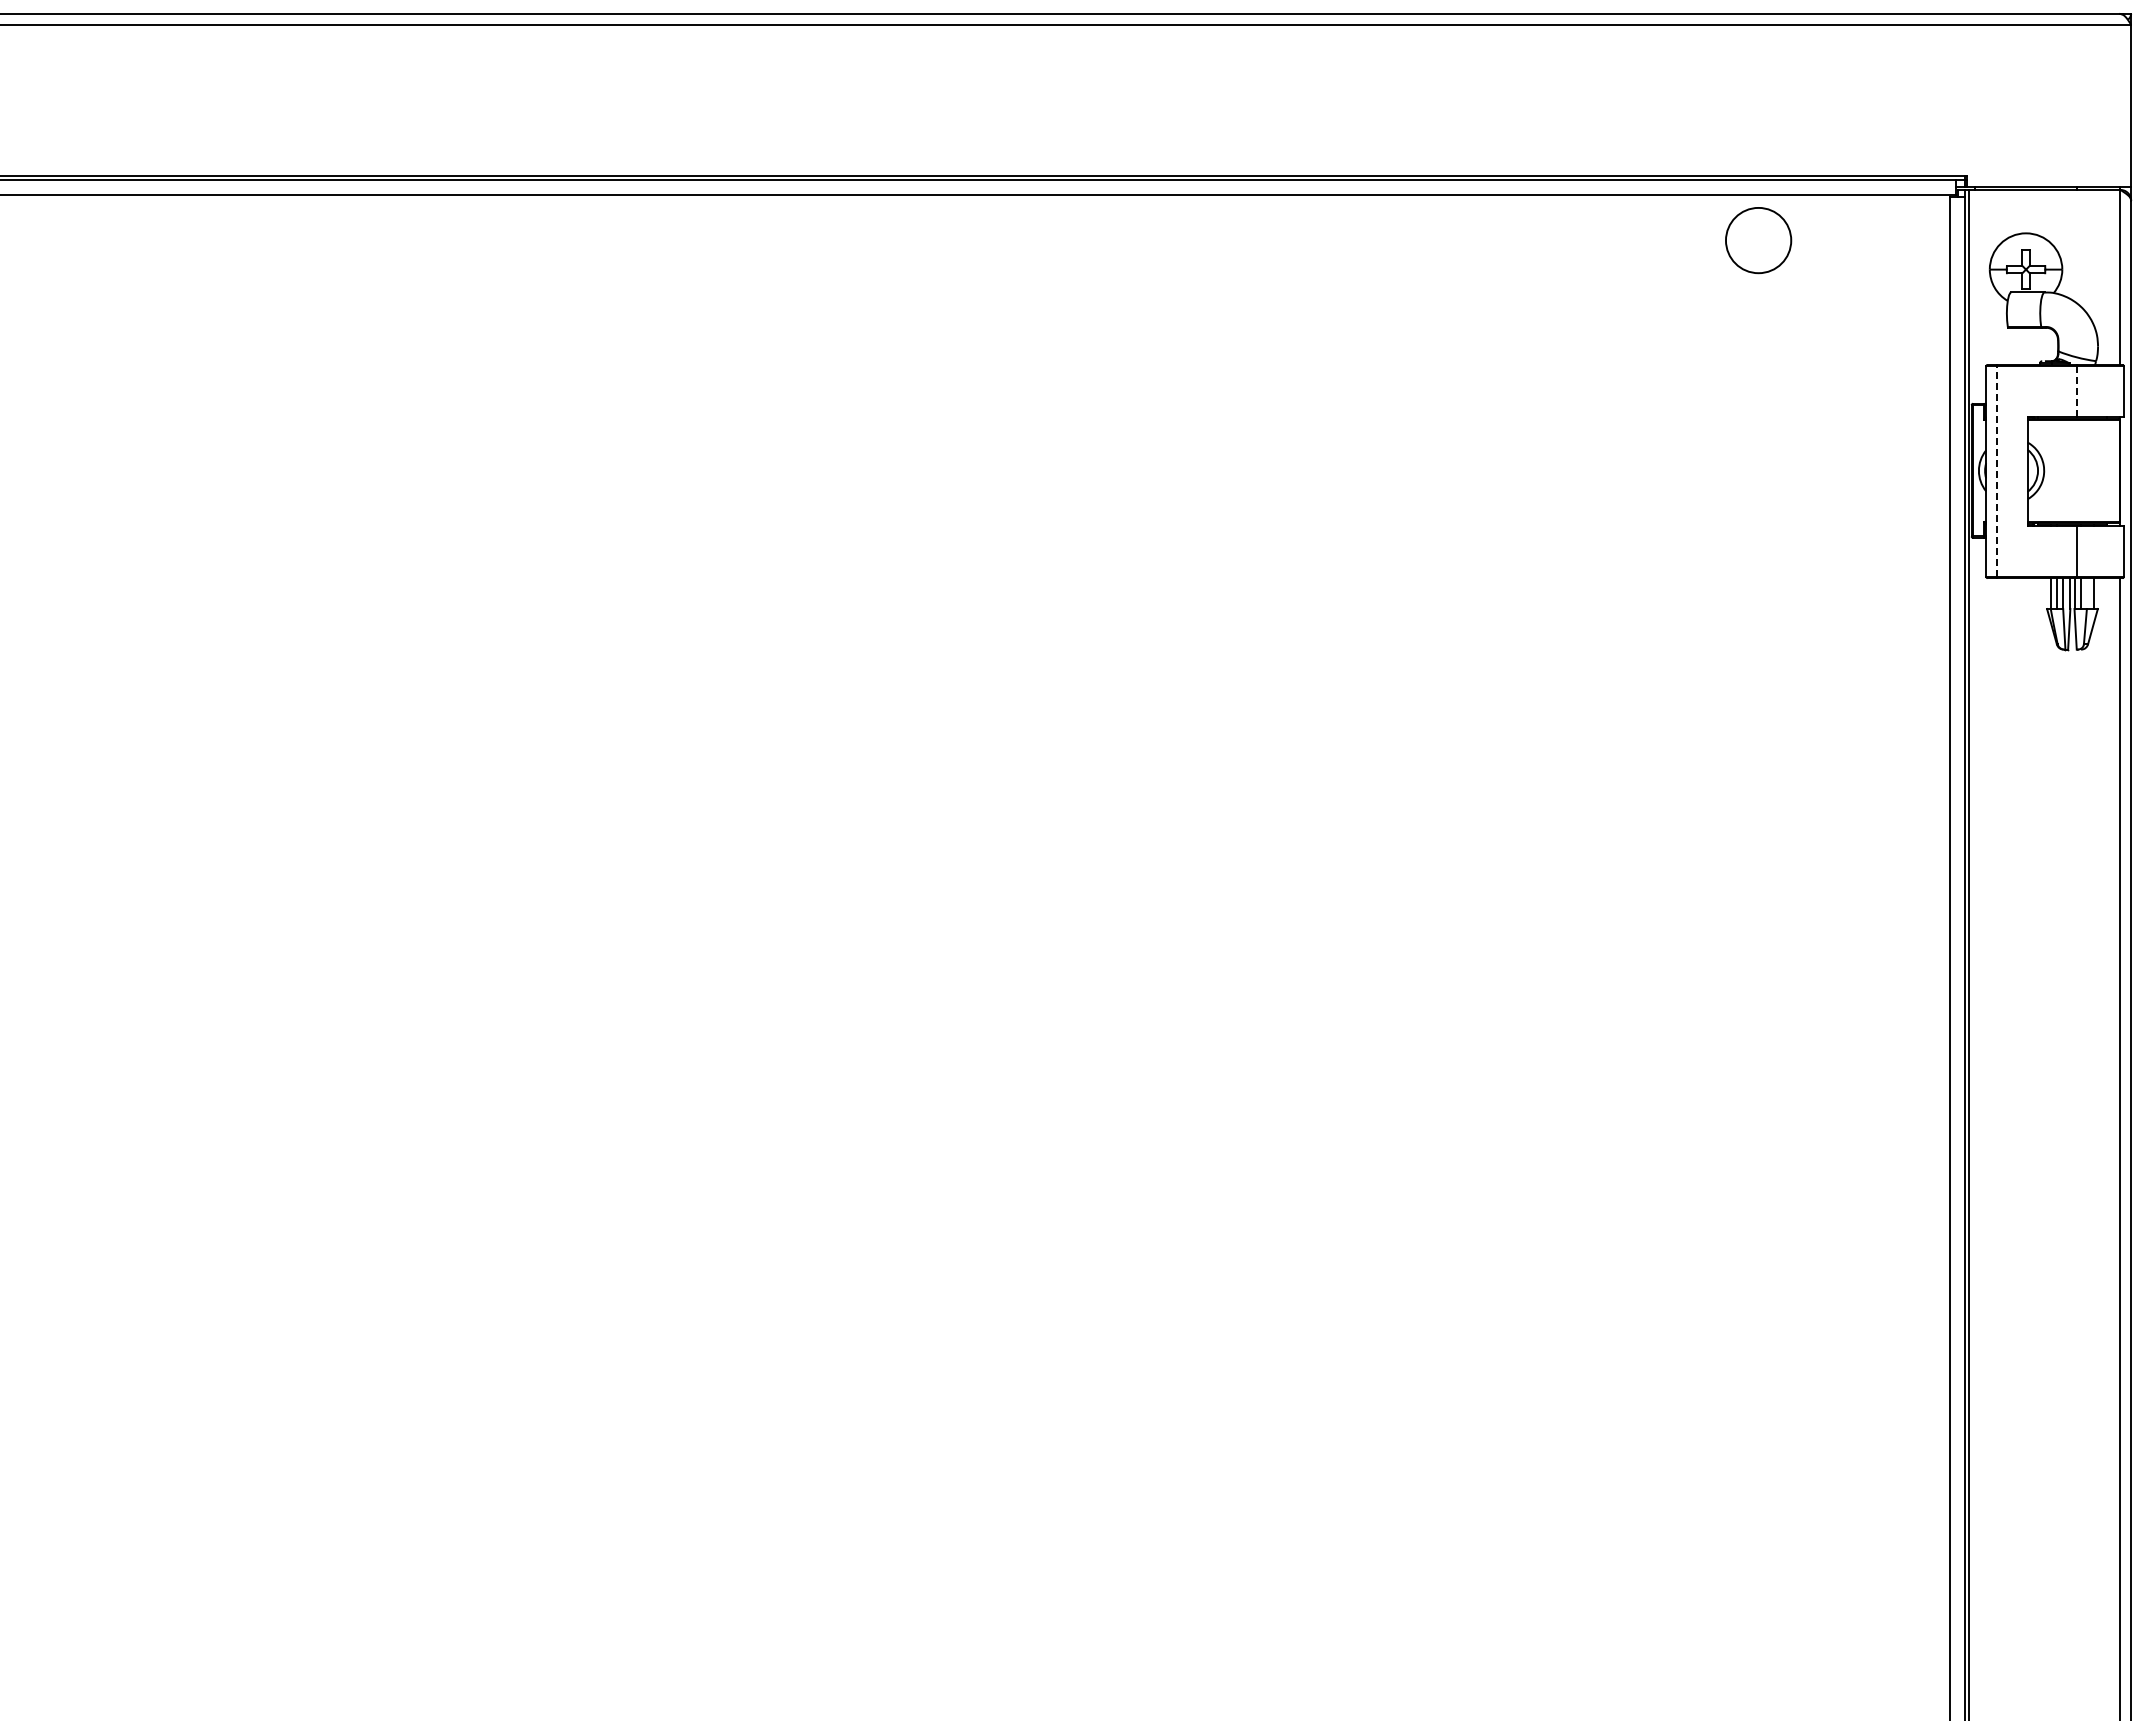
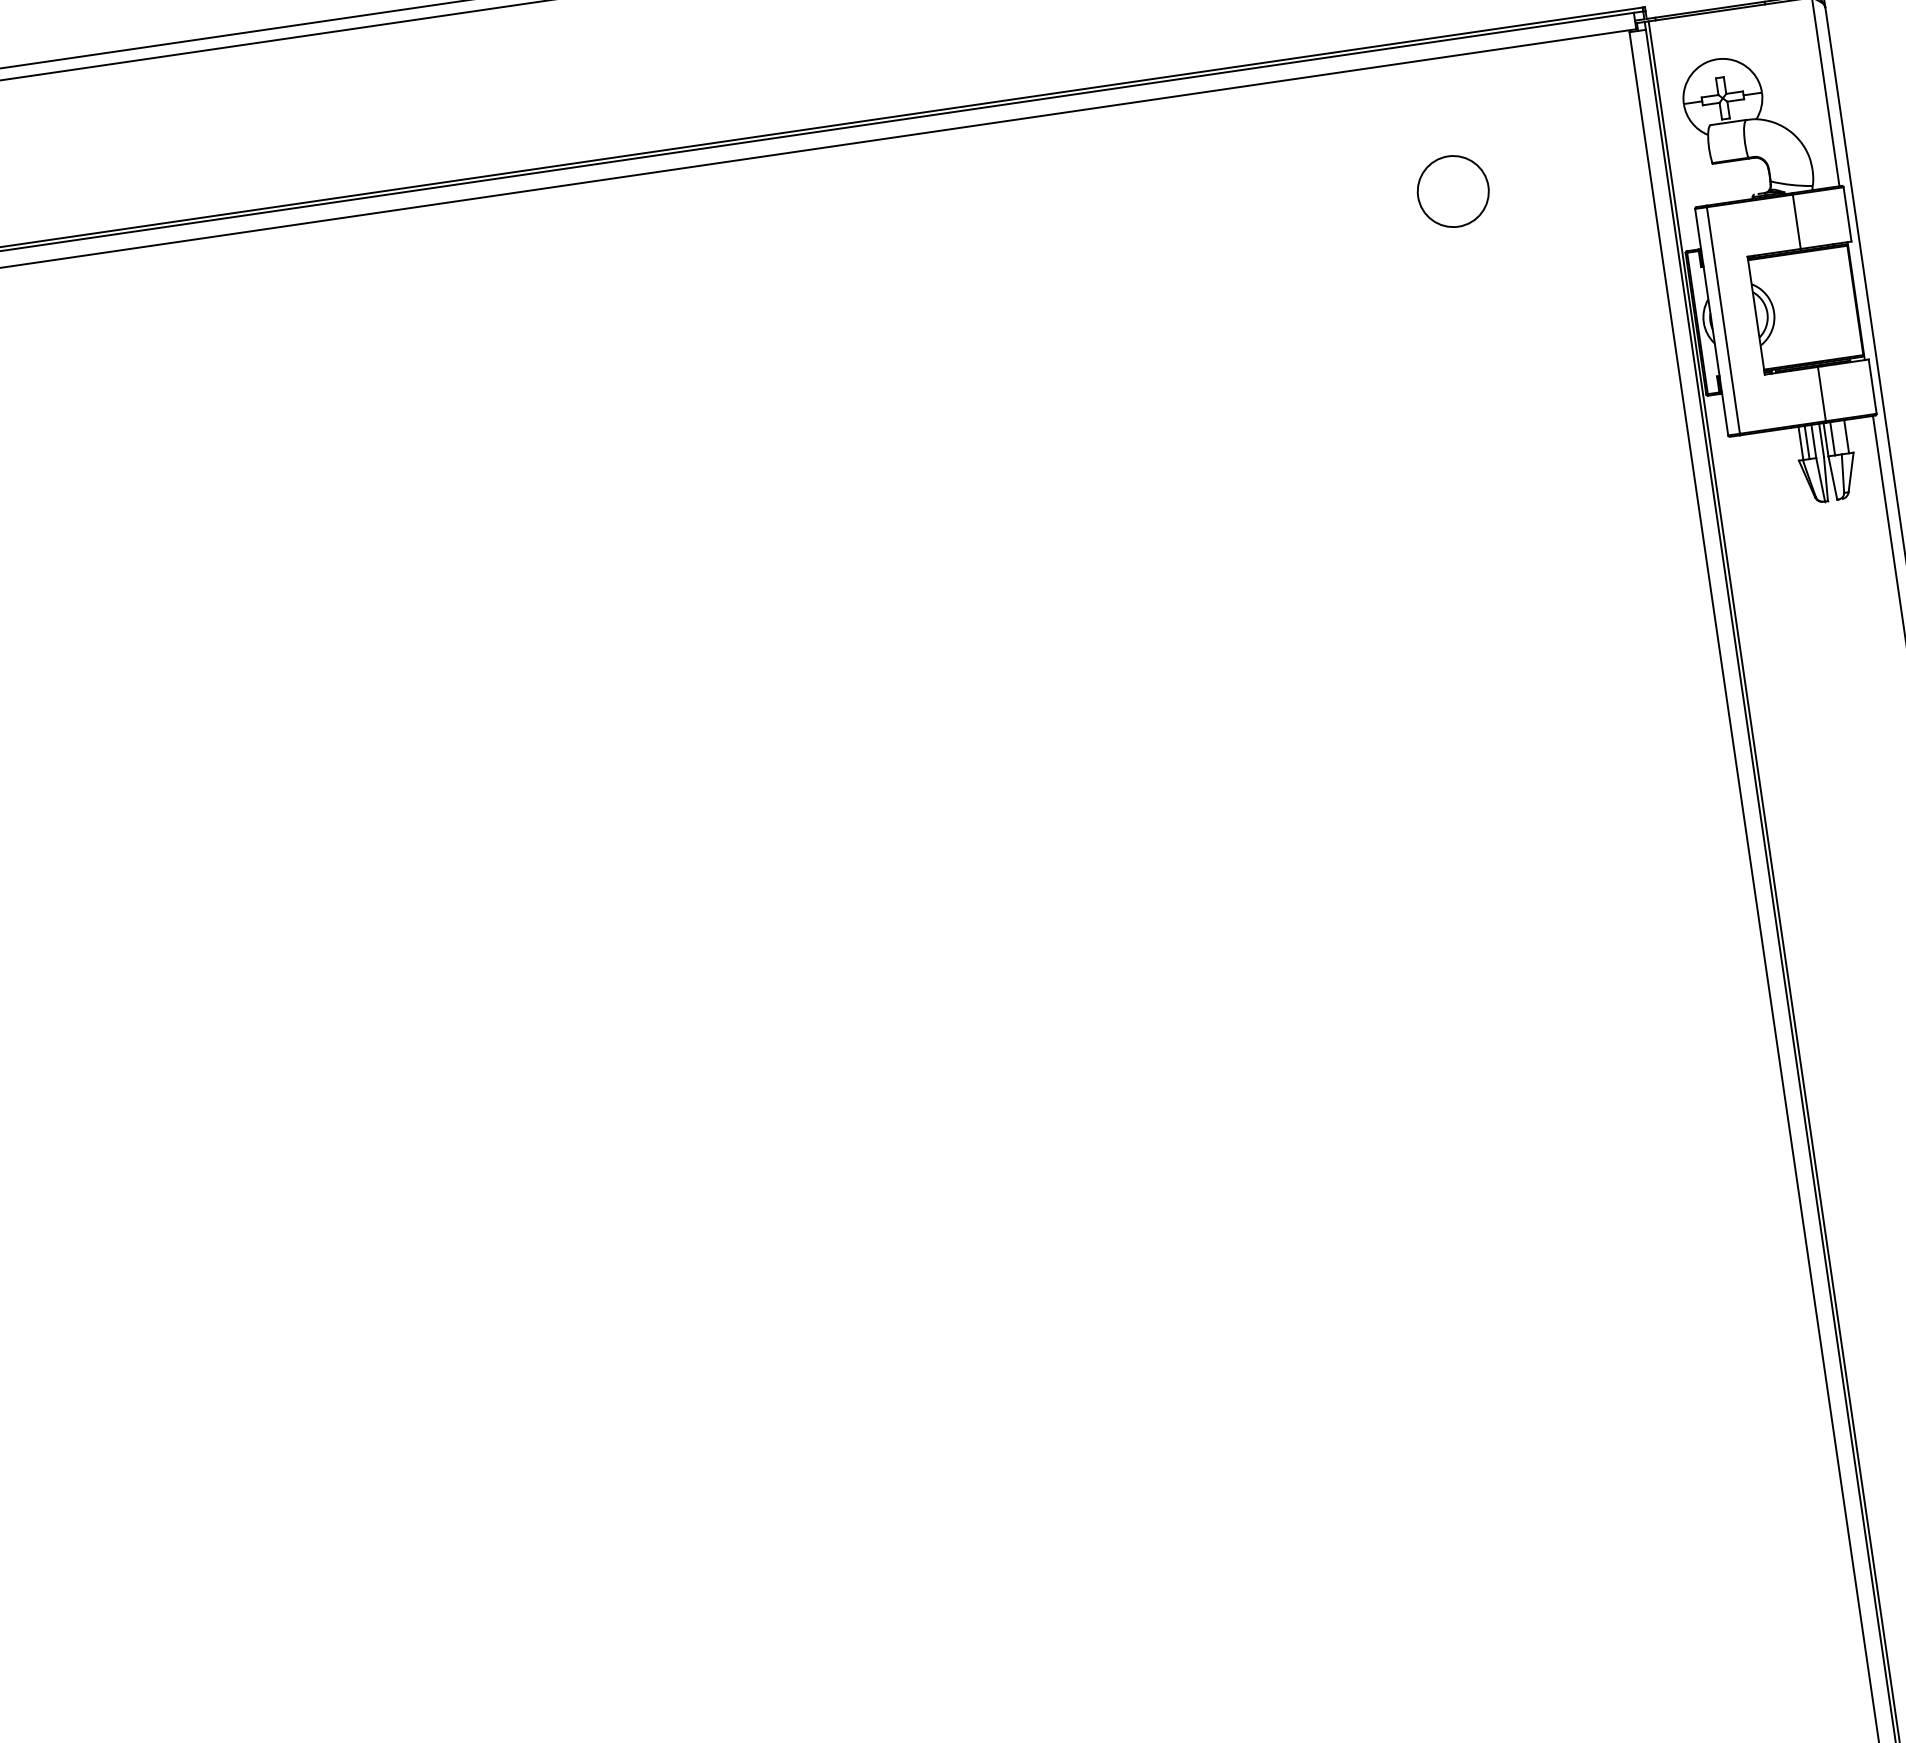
circle: (1758, 240) -> (1453, 191), moved
line: (2076, 391) -> (1796, 221), dashed -> solid
line: (1997, 471) -> (1723, 320), dashed -> solid

